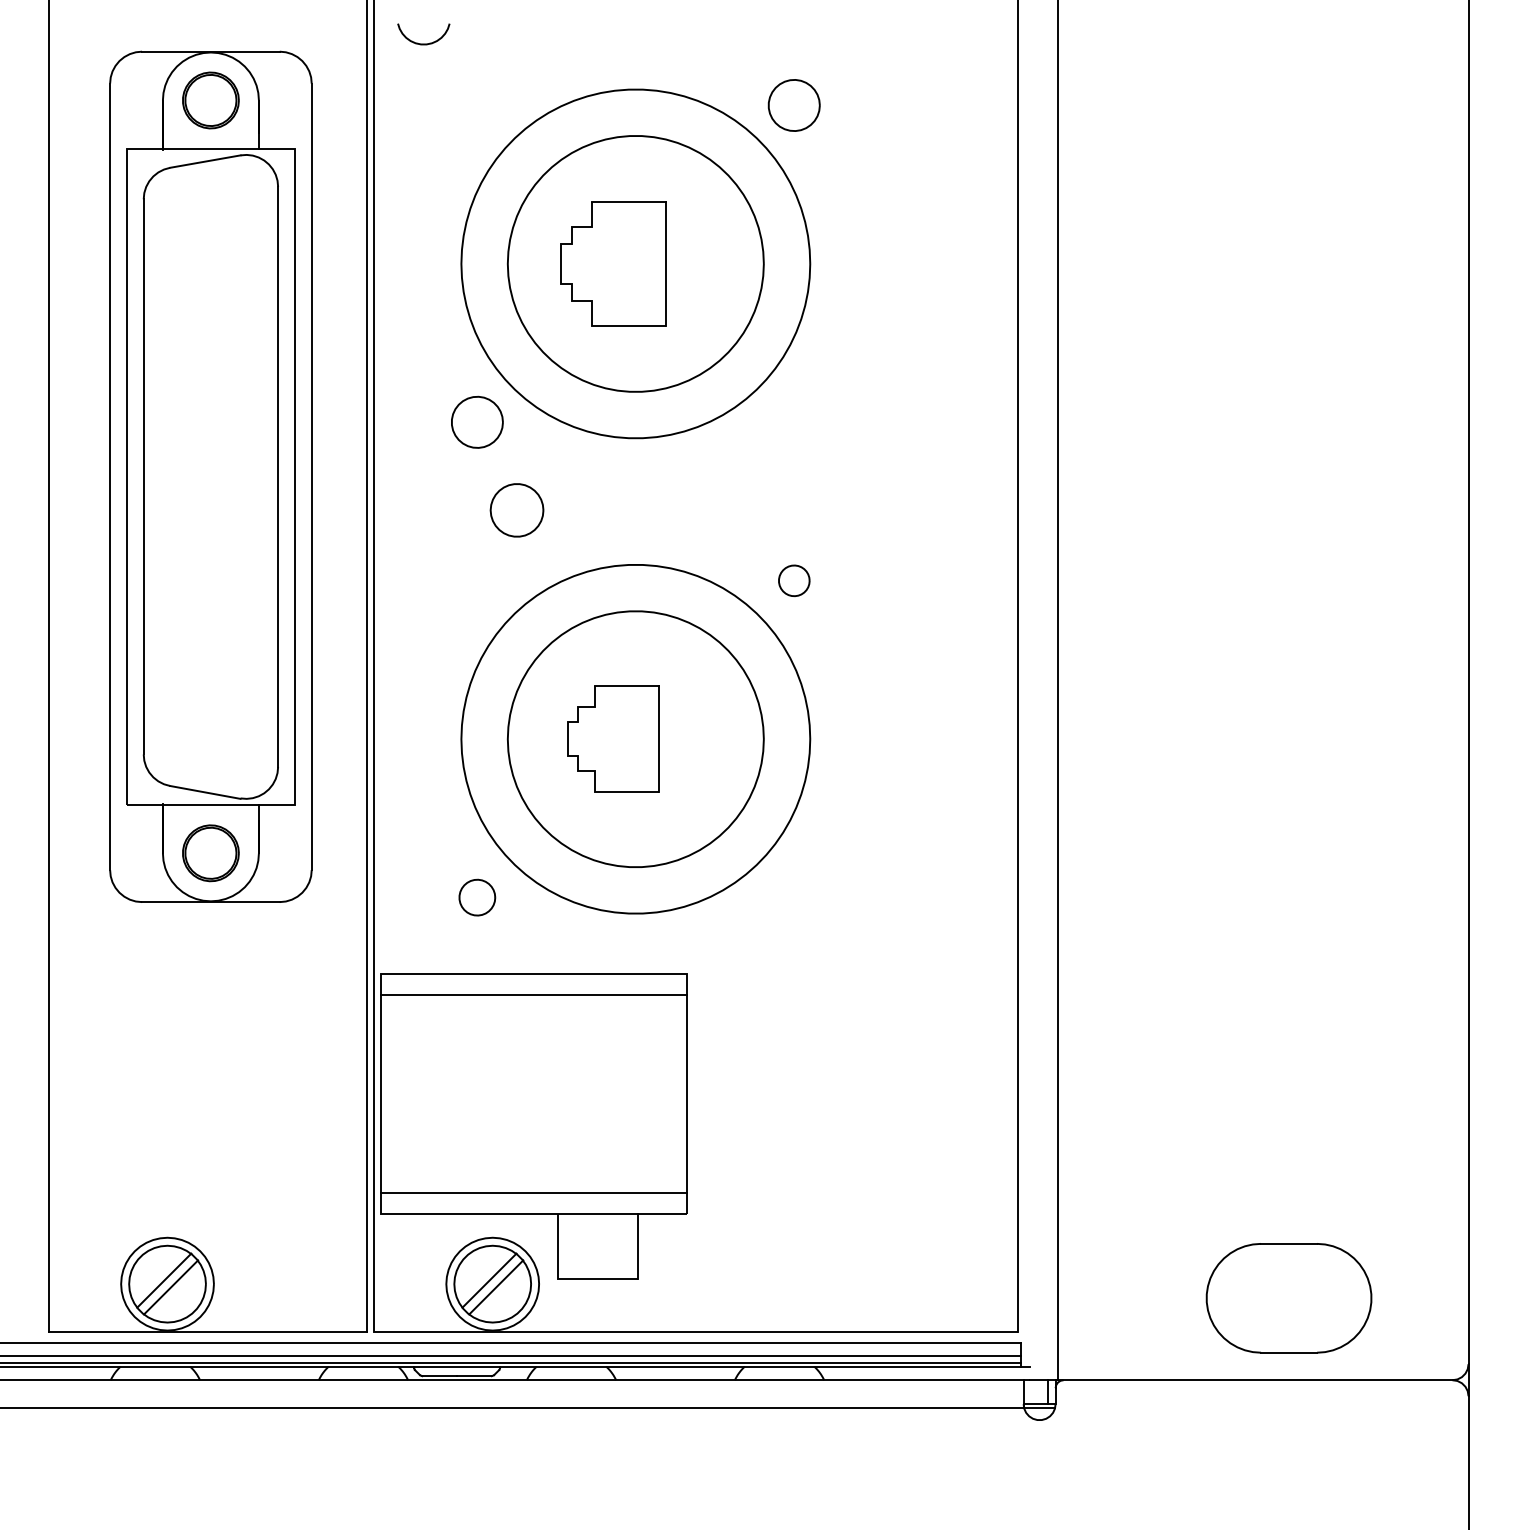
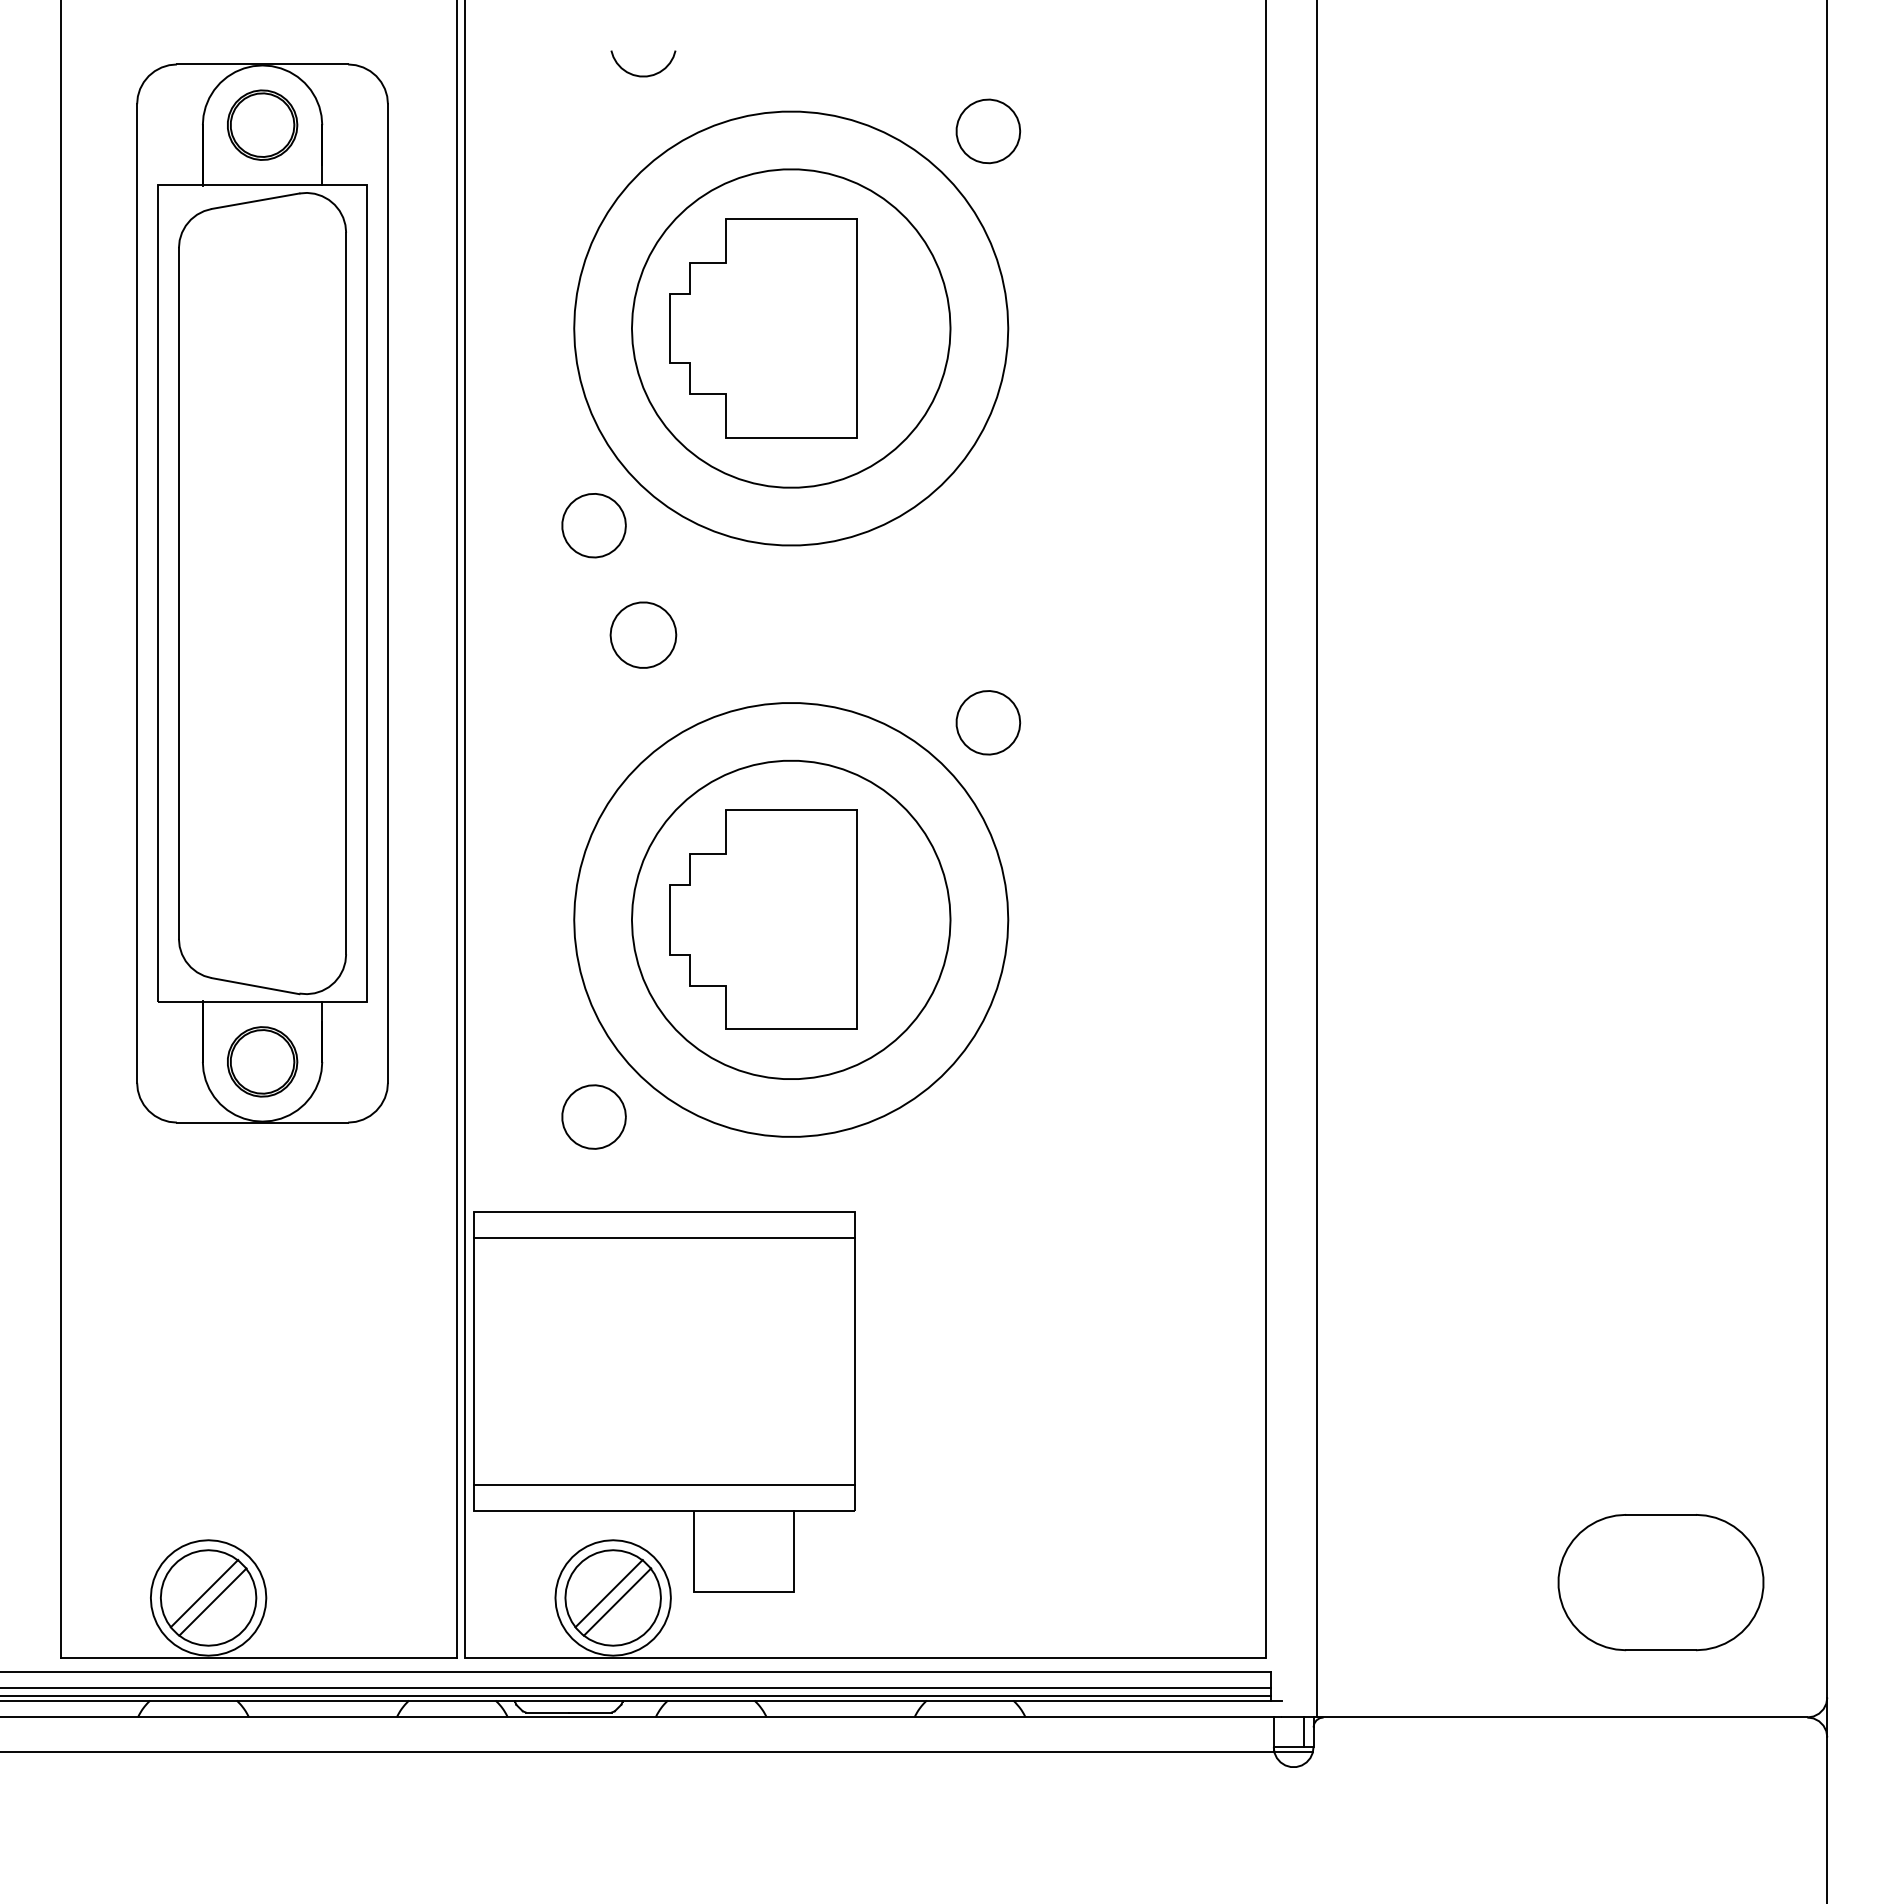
curve: (423, 43) -> (643, 75), moved
part: (613, 263) -> (763, 328), size x1.43
part: (794, 580) -> (988, 722), size x1.67
part: (613, 738) -> (763, 919), size x1.67
part: (476, 897) -> (593, 1116), size x1.43
part: (1288, 1298) -> (1660, 1582), moved

